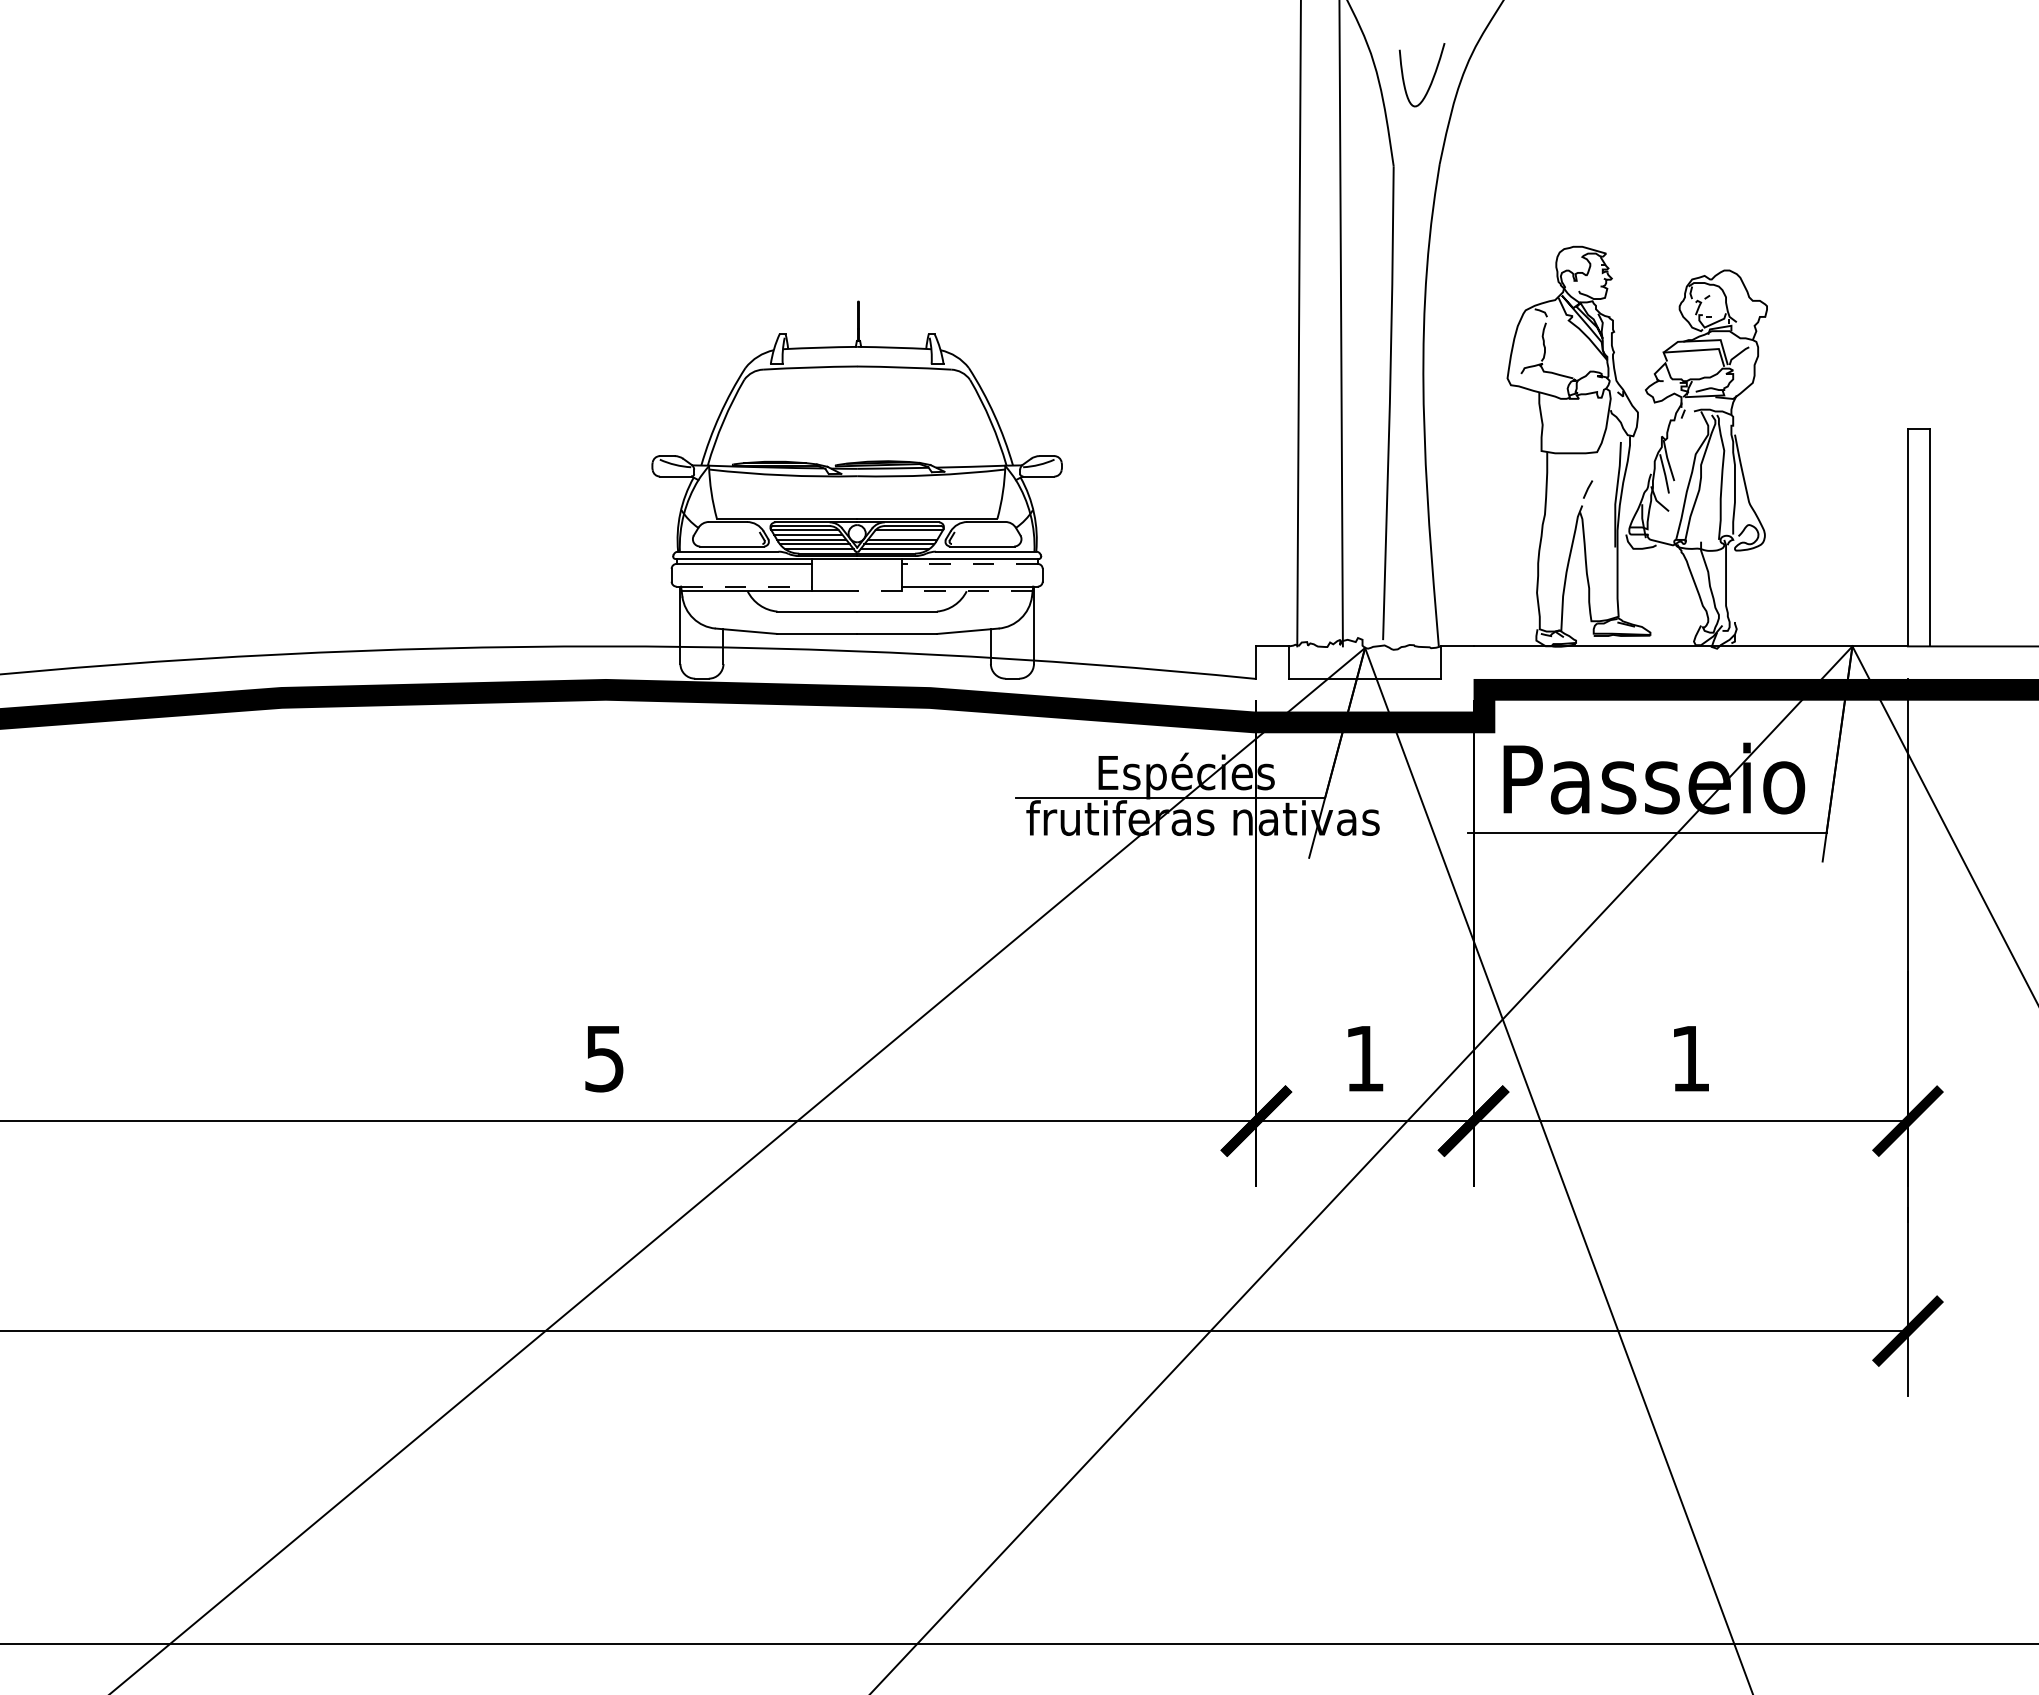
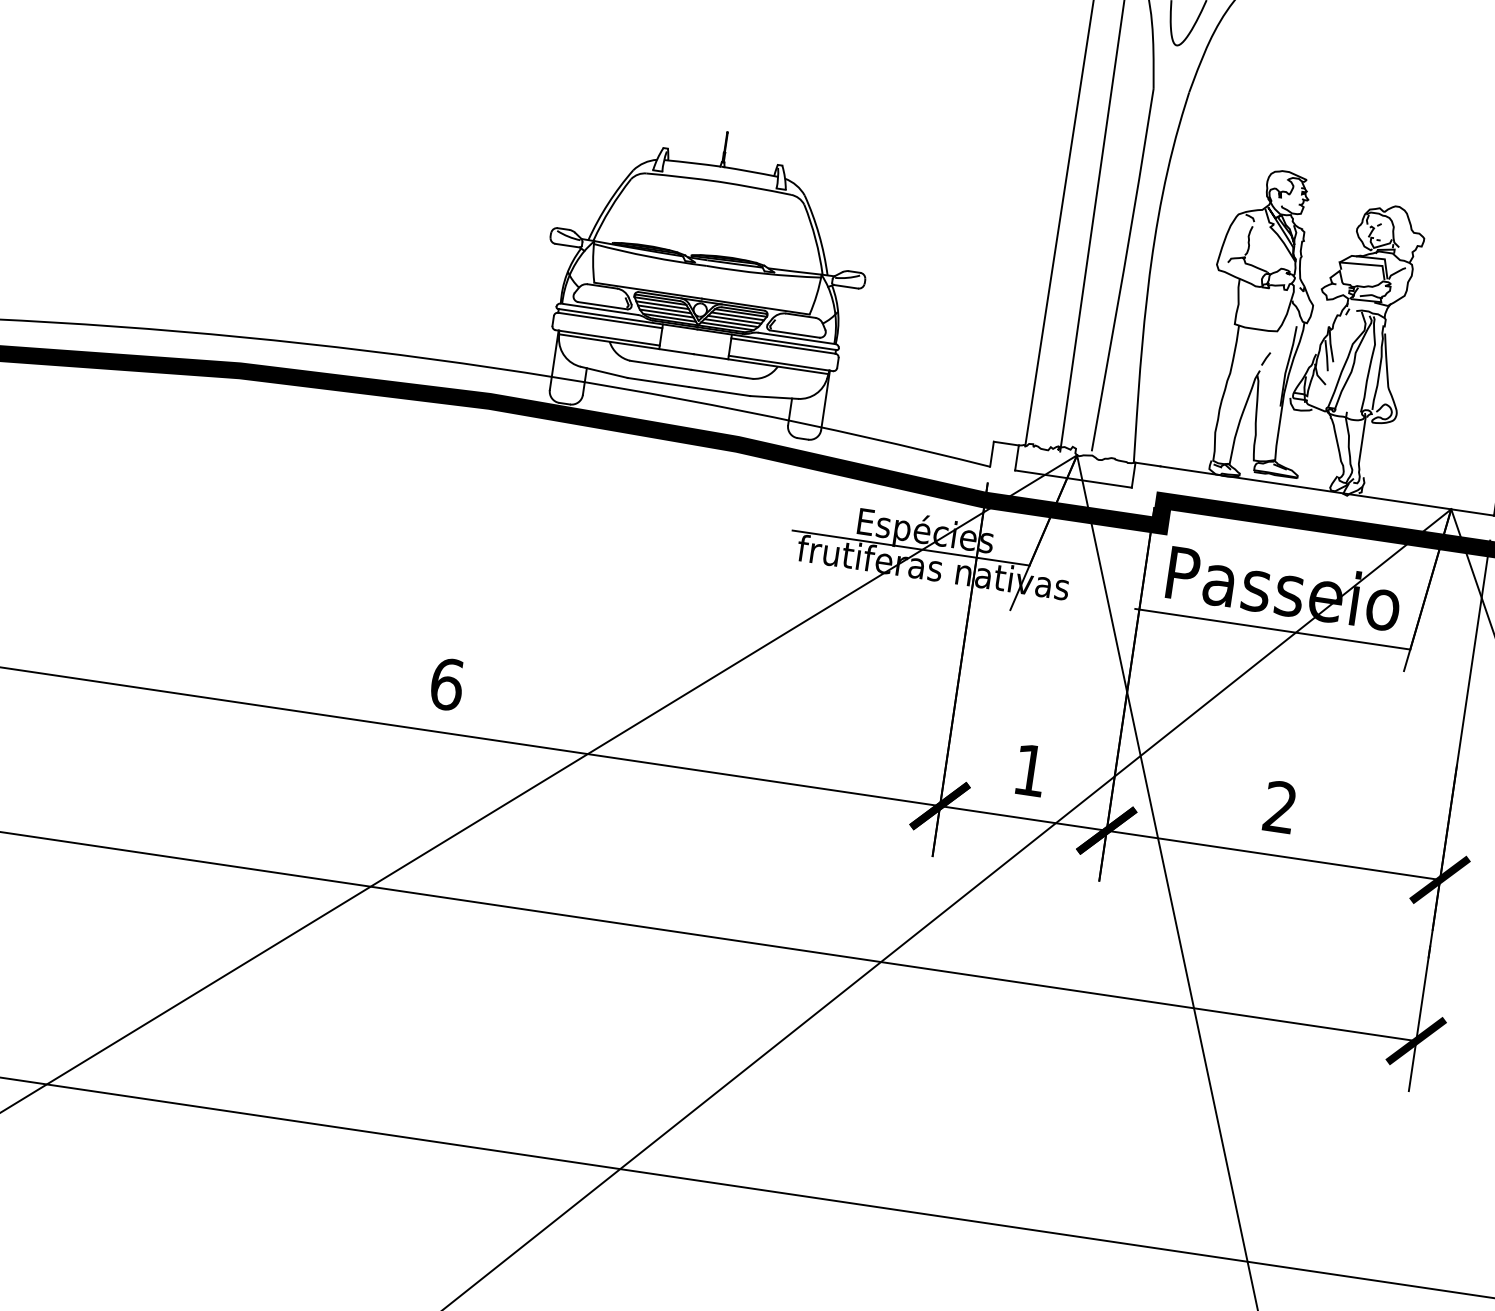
line: (906, 534) -> (738, 316), added
line: (969, 563) -> (783, 345), dashed -> solid
line: (746, 586) -> (609, 338), dashed -> solid
line: (944, 591) -> (760, 364), dashed -> solid
text: (604, 1058) -> (446, 684), 5 -> 6
text: (1689, 1058) -> (1279, 807), 1 -> 2

